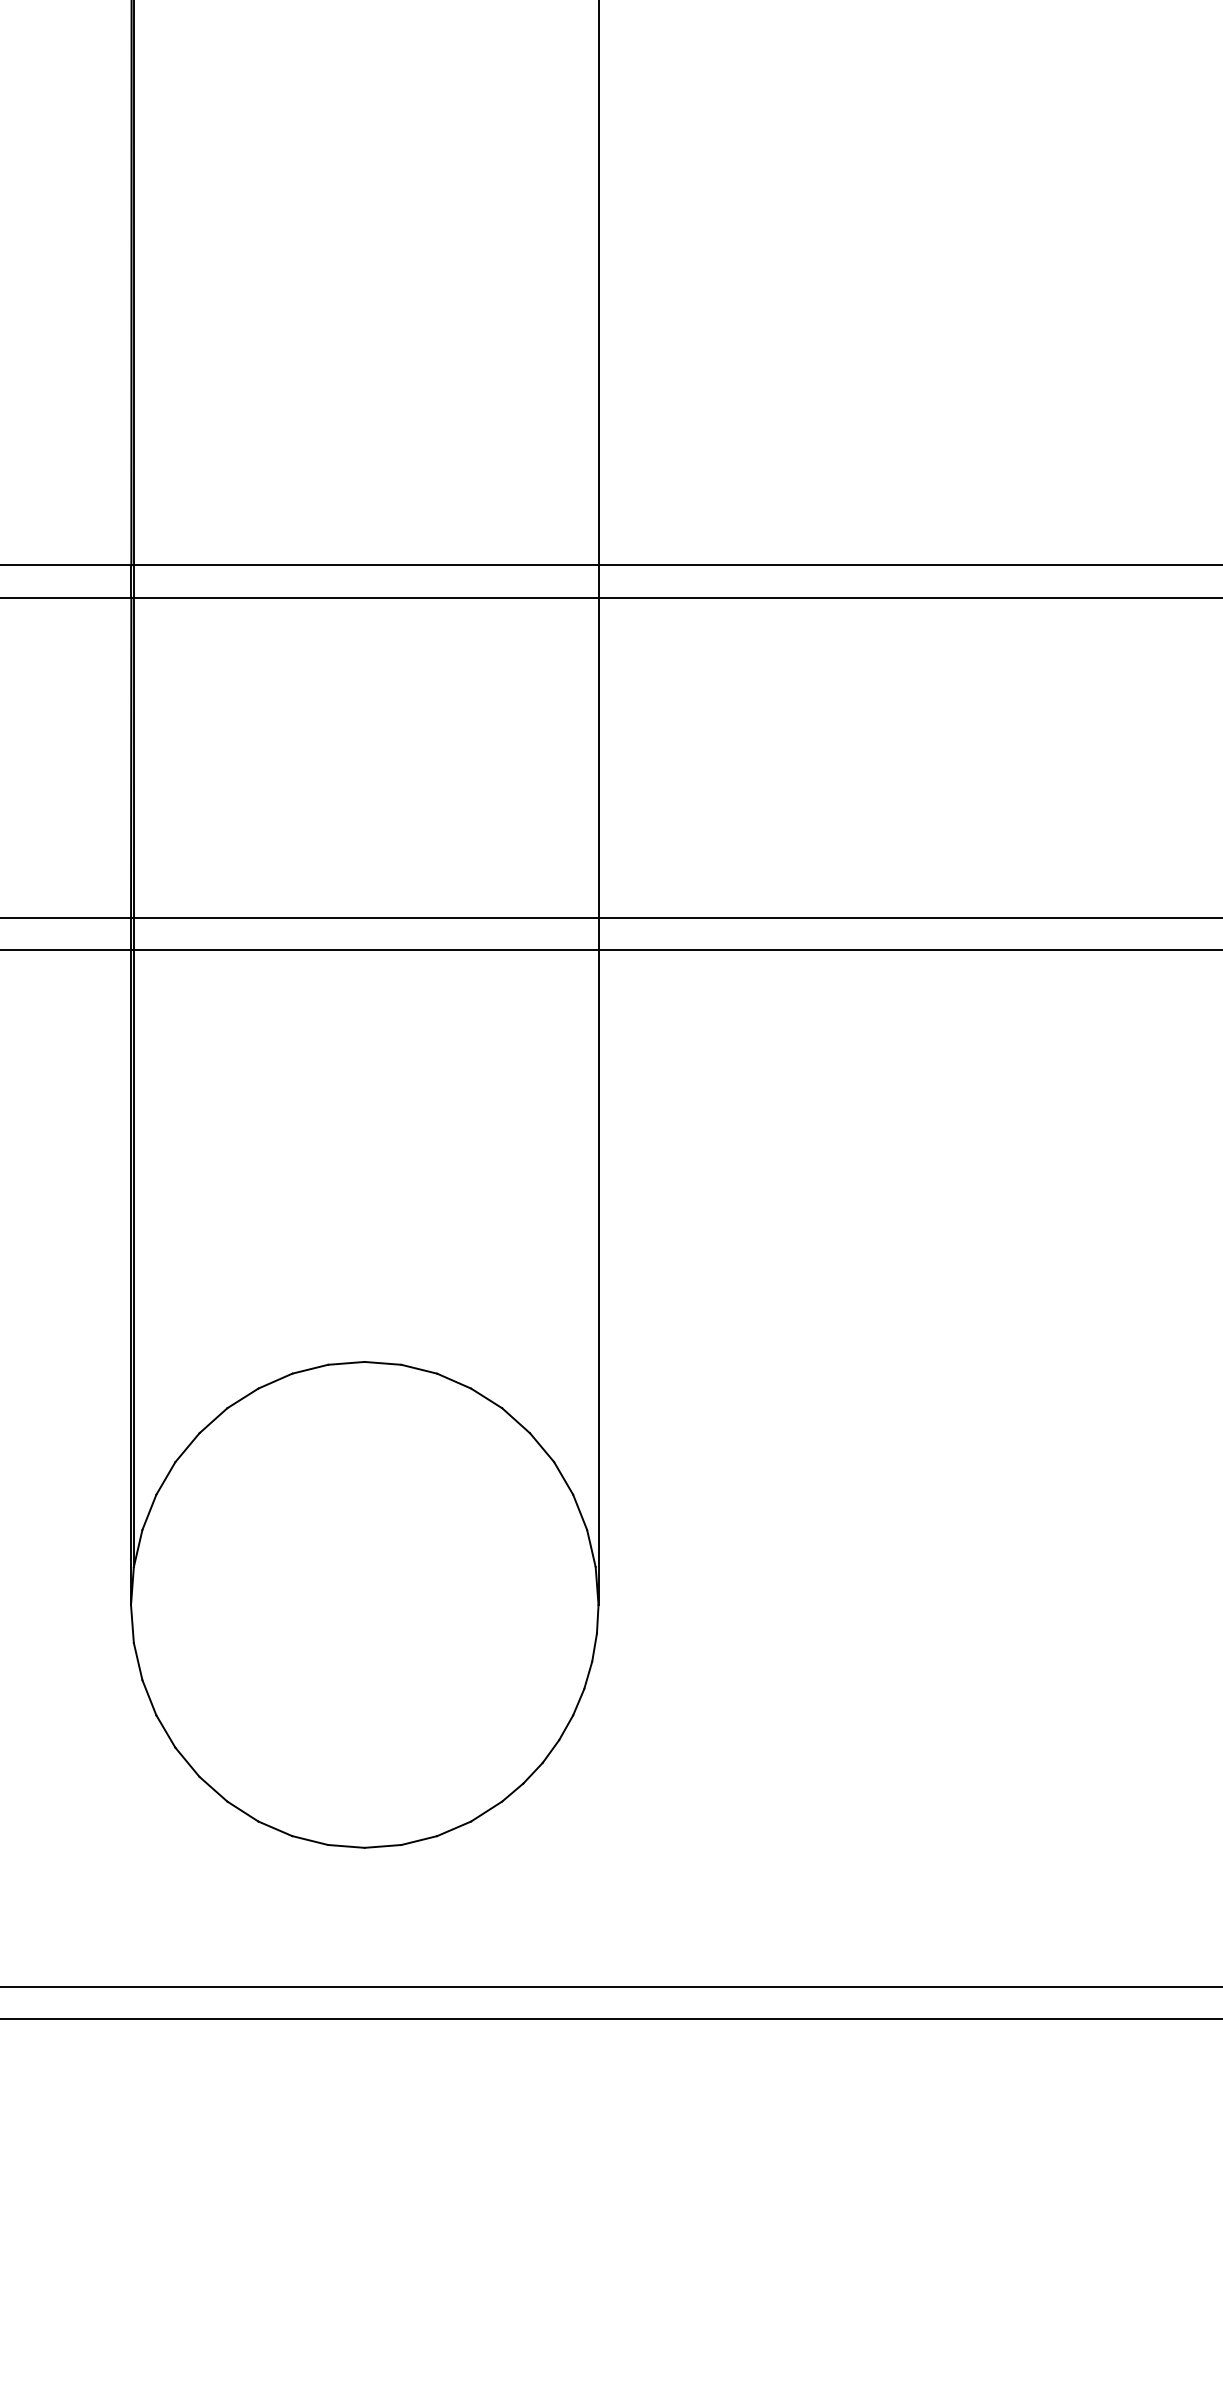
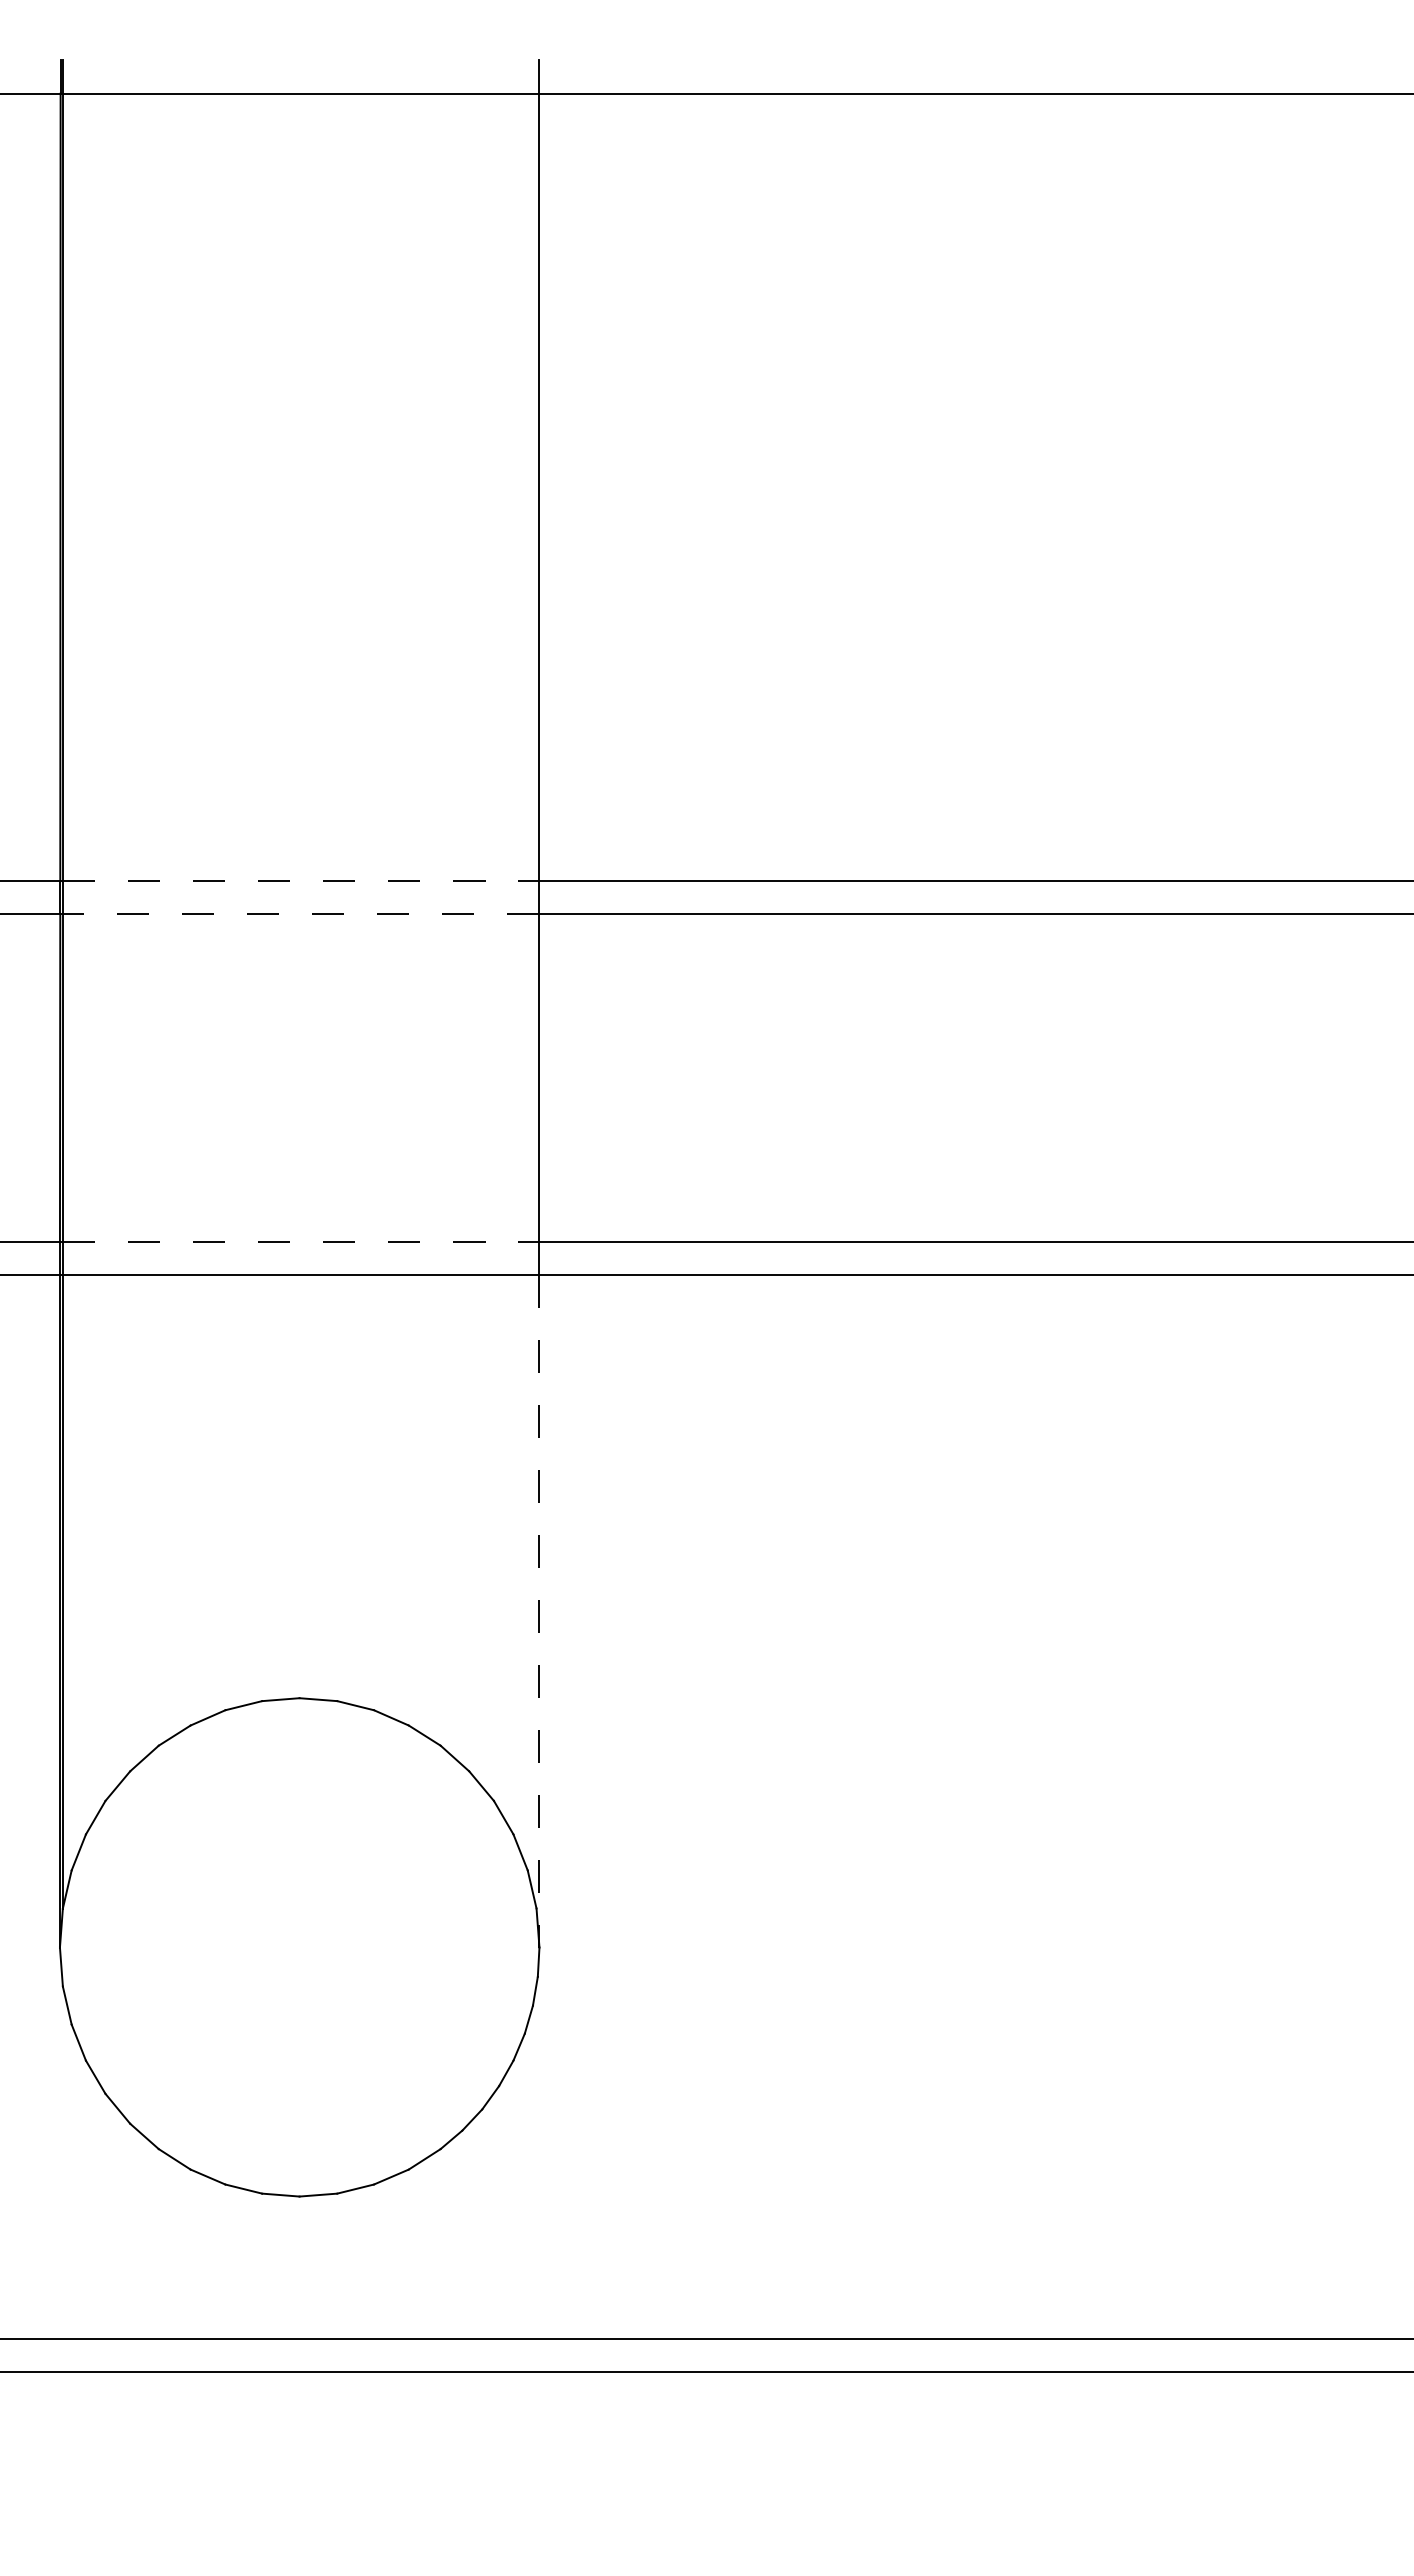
line: (366, 565) -> (301, 881), solid -> dashed
line: (365, 597) -> (300, 914), solid -> dashed
line: (366, 917) -> (301, 1242), solid -> dashed
line: (598, 1277) -> (539, 1611), solid -> dashed

